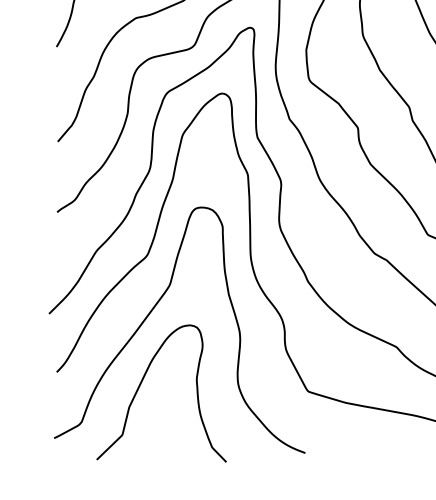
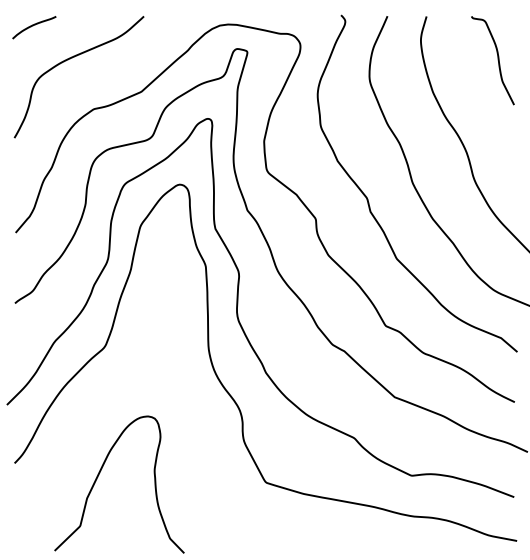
curve: (152, 311) -> (110, 402), removed

